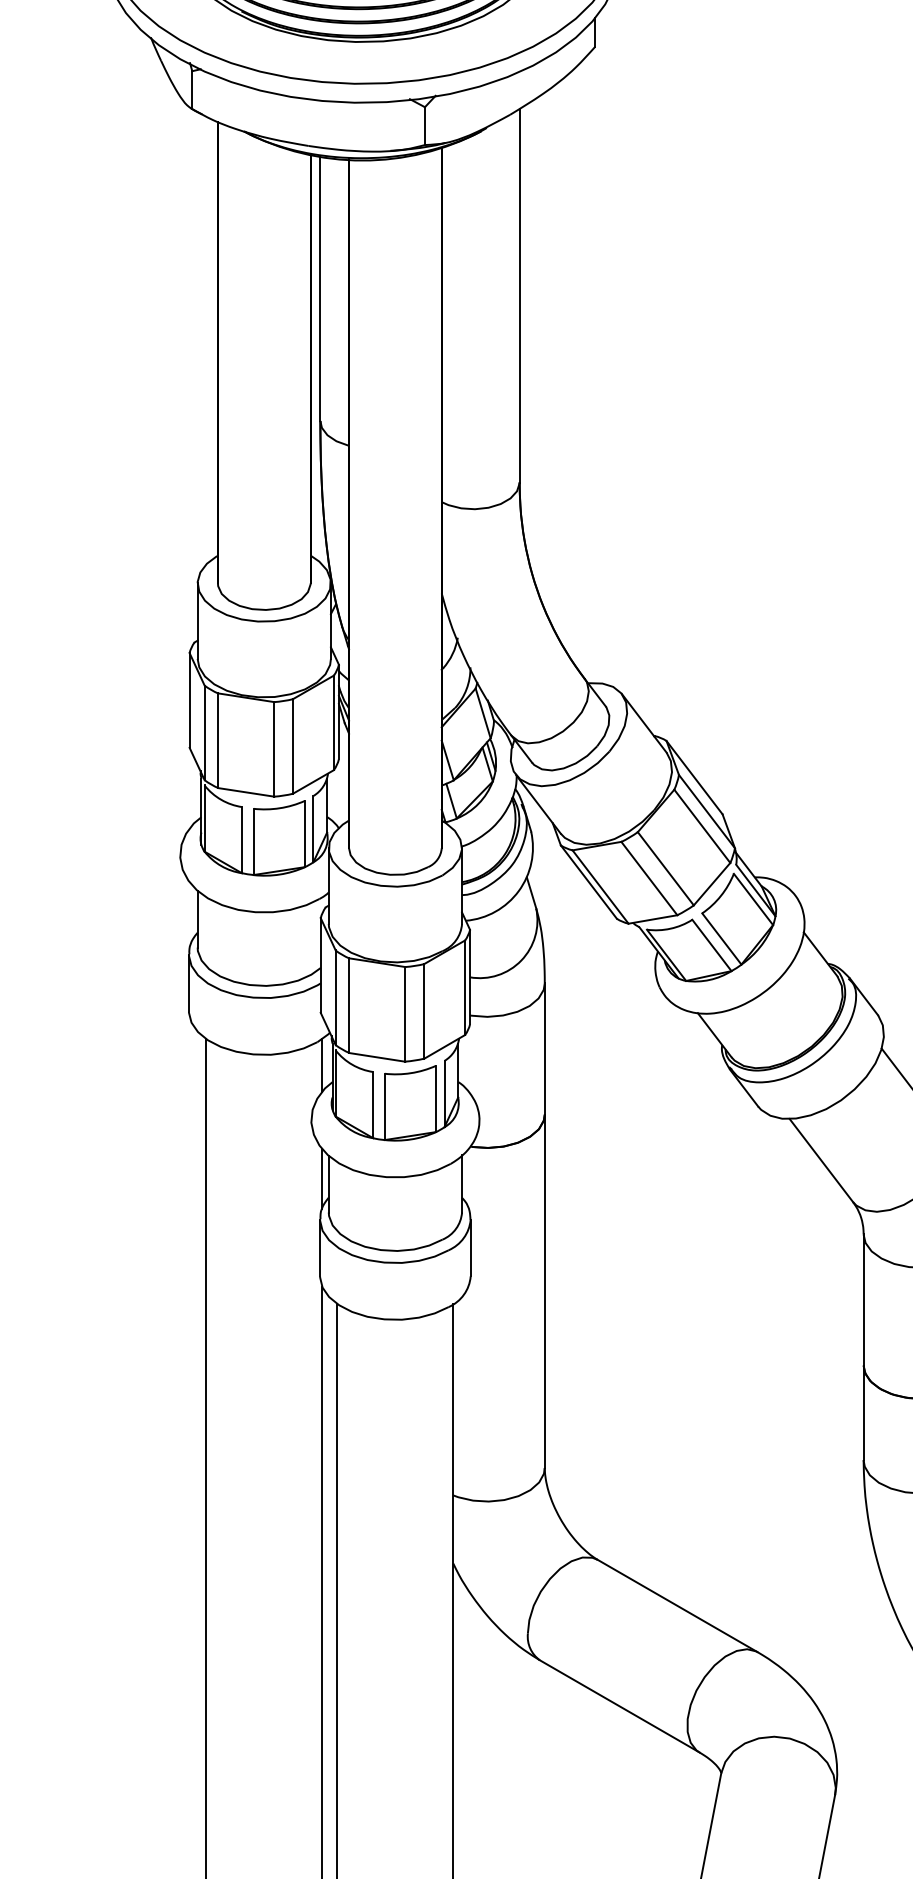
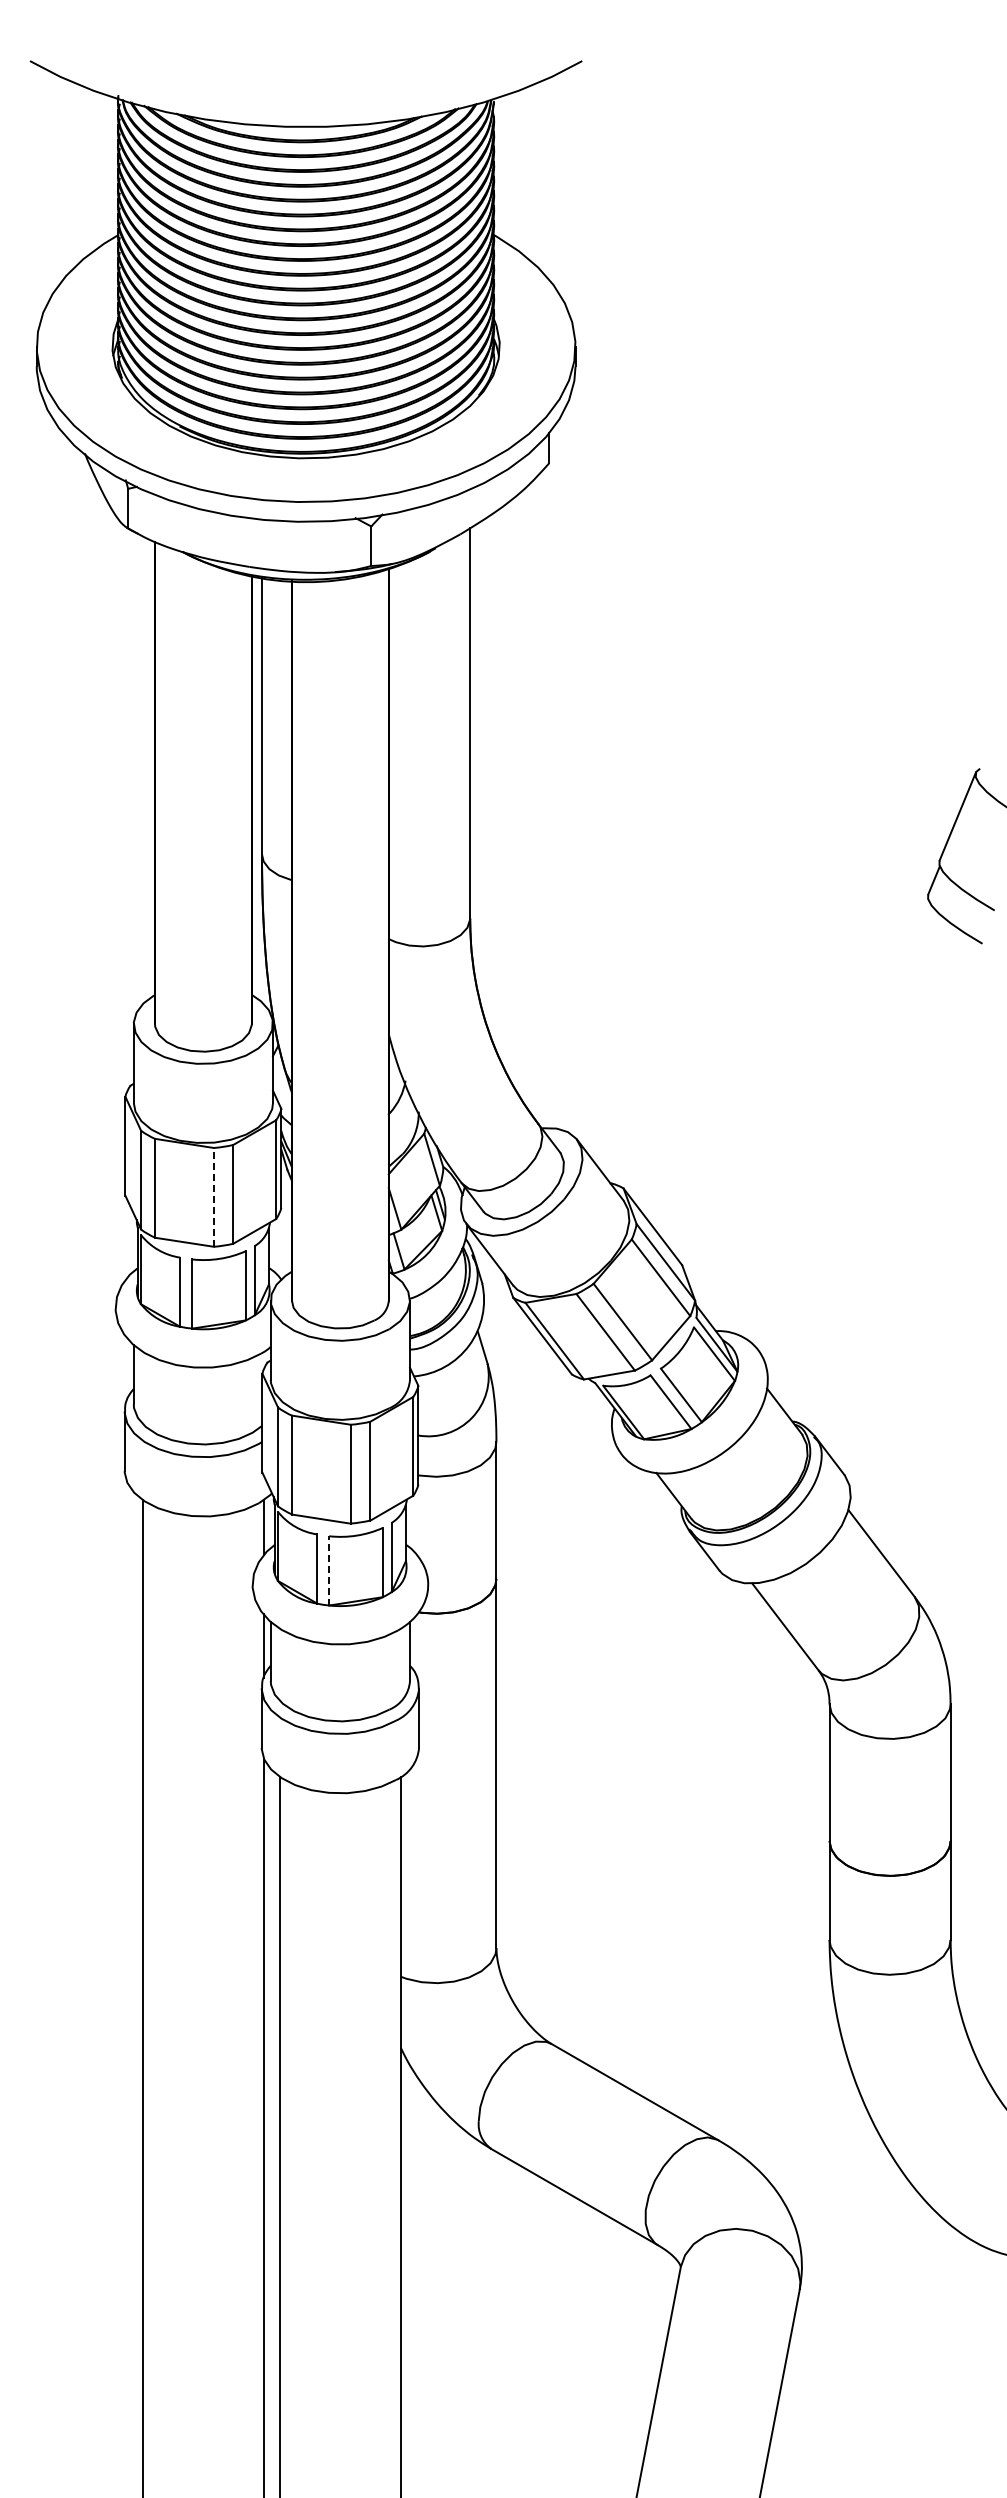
line: (273, 748) -> (213, 1196), solid -> dashed
line: (384, 1106) -> (329, 1570), solid -> dashed

